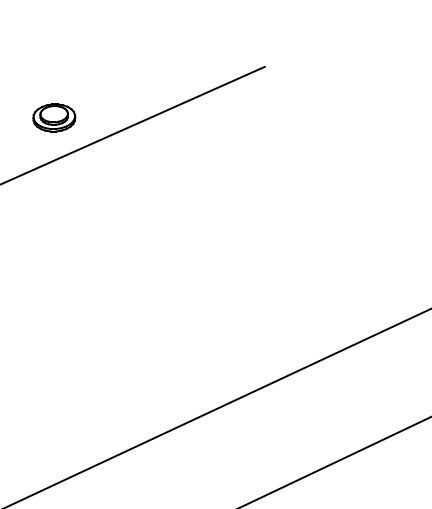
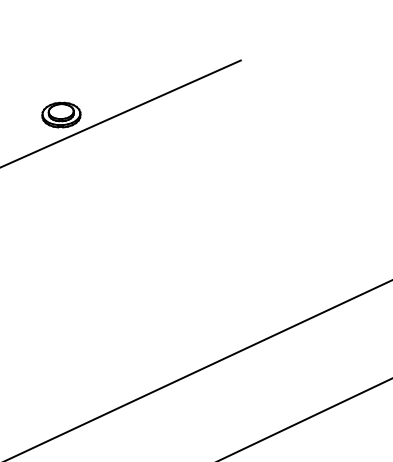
part: (54, 117) -> (61, 114), moved

